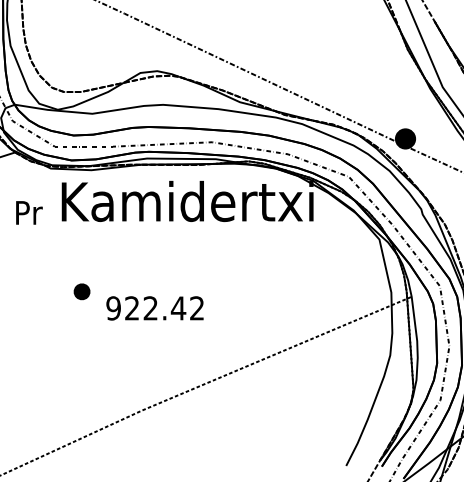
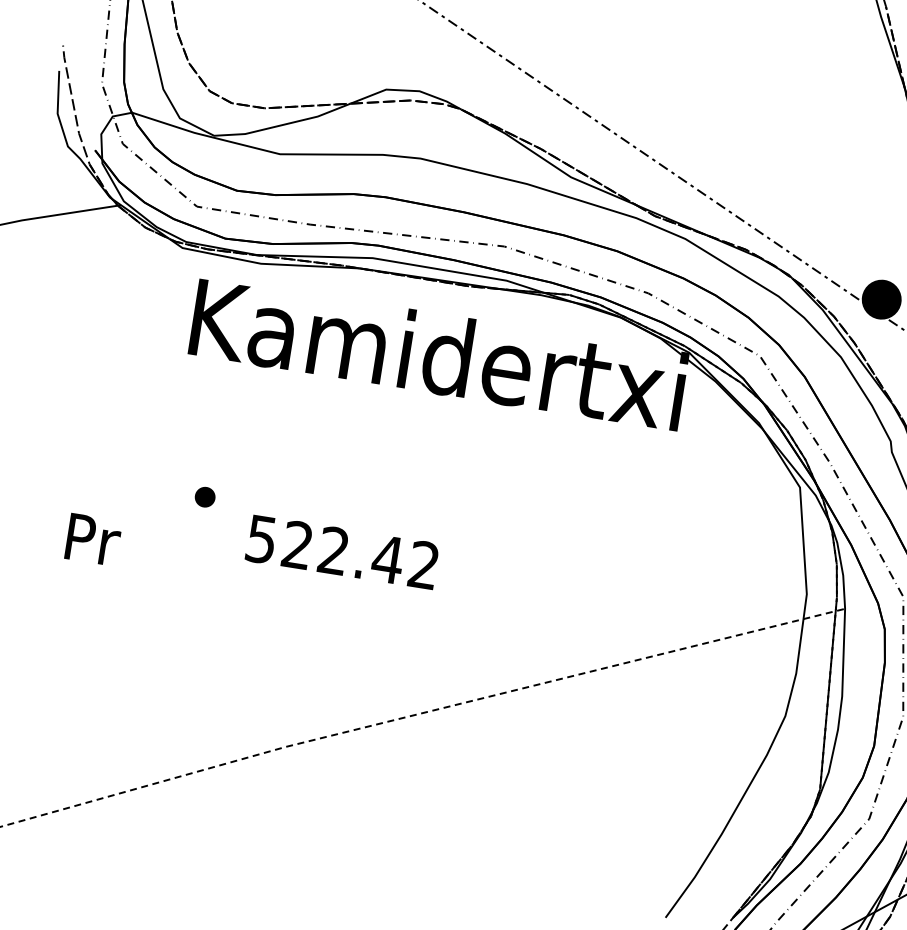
text: (29, 212) -> (93, 539), moved
part: (81, 291) -> (204, 496), size x0.62
text: (113, 308) -> (261, 539), 922.42 -> 522.42

